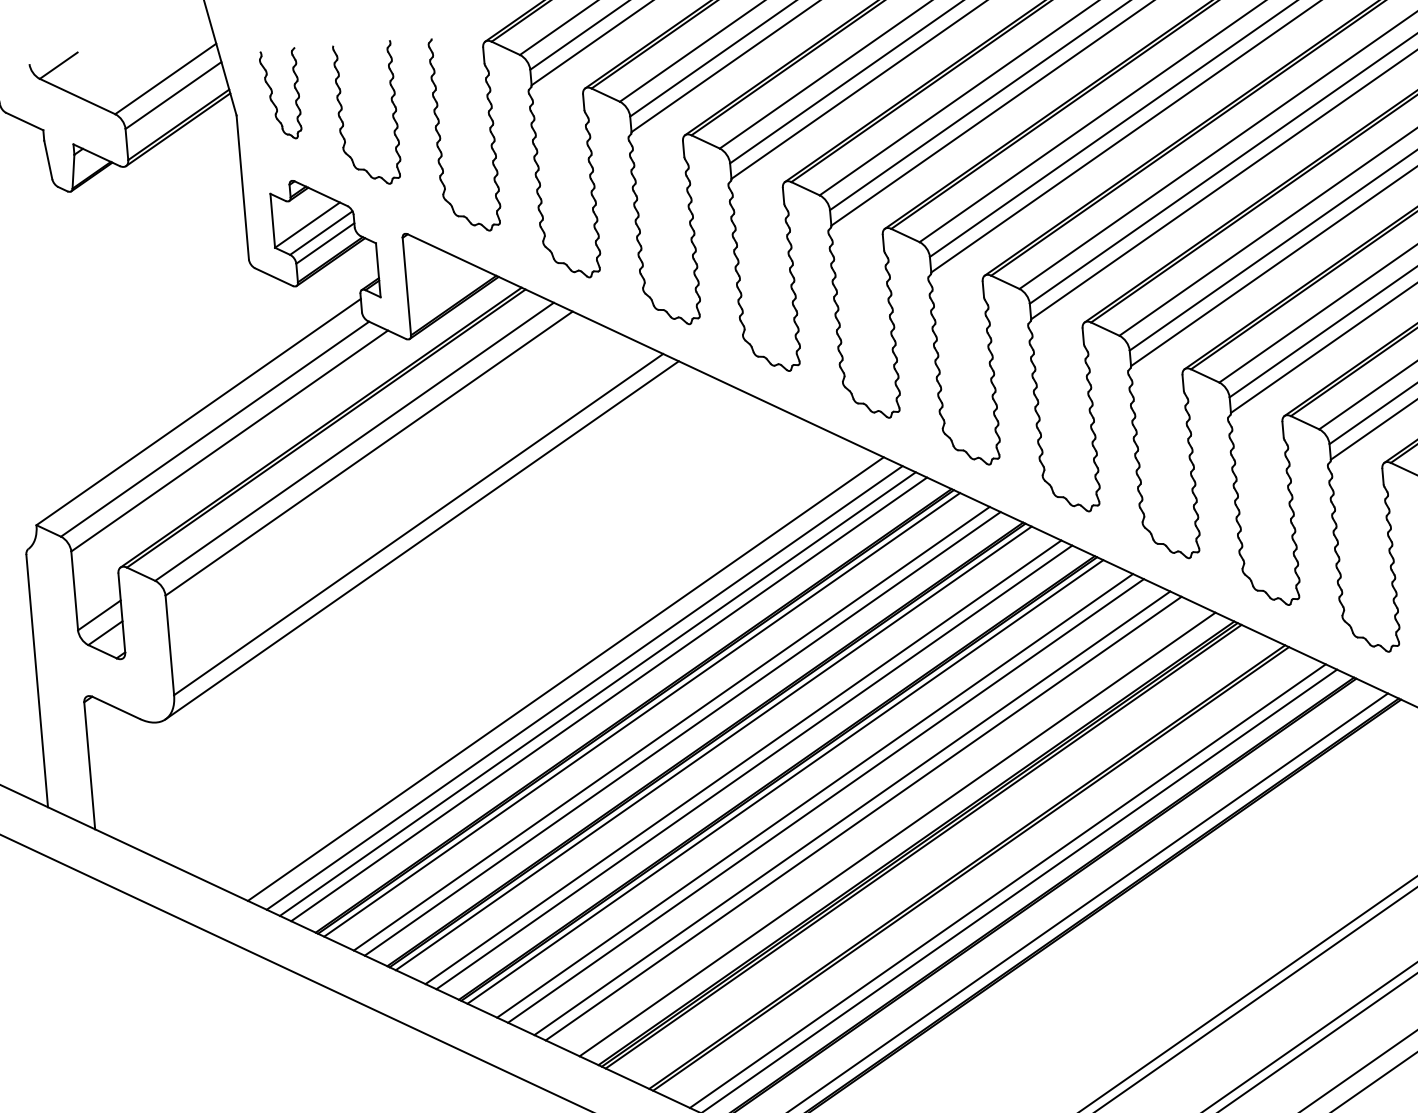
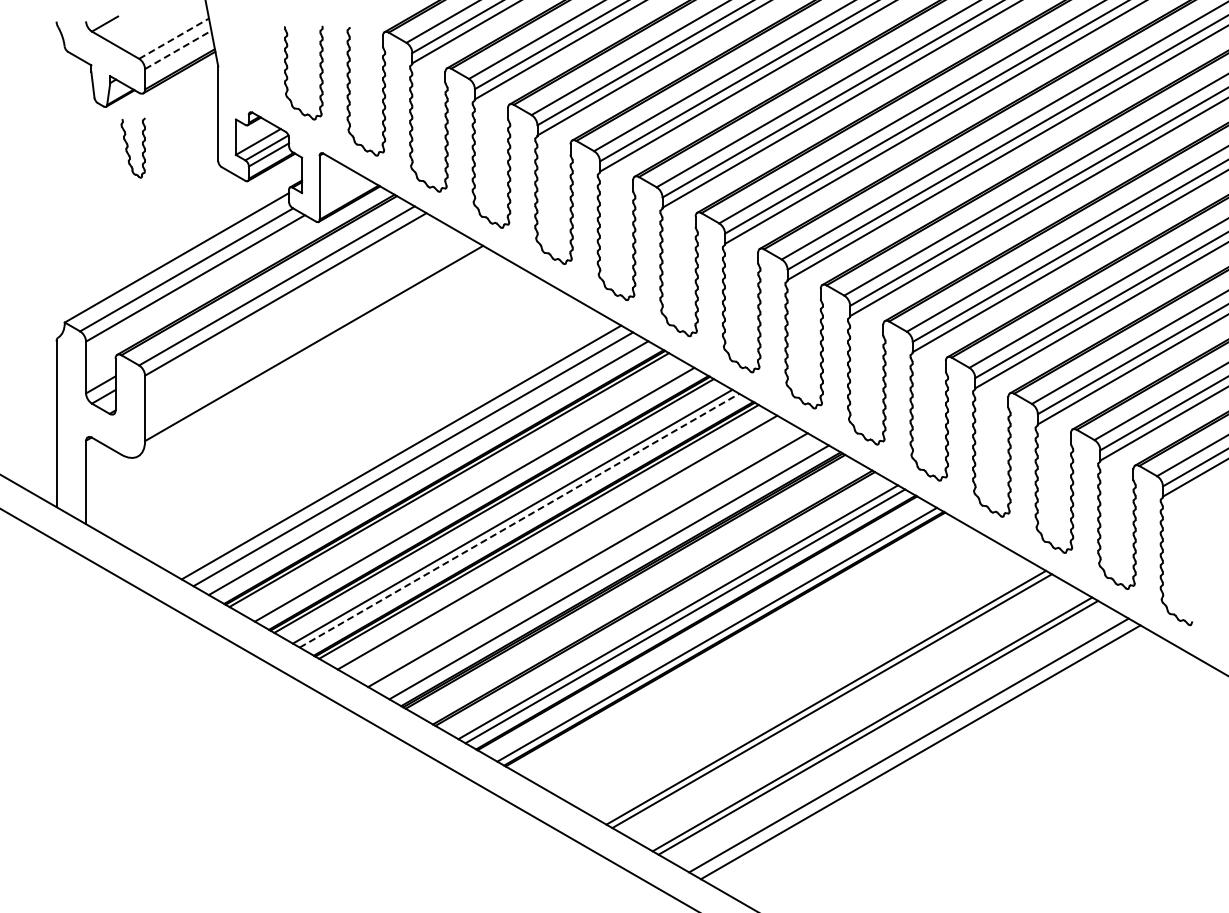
line: (166, 78) -> (174, 38), solid -> dashed
part: (279, 93) -> (132, 147), moved
line: (173, 94) -> (178, 49), solid -> dashed
line: (422, 539) -> (315, 353), removed
line: (597, 693) -> (421, 463), removed
line: (671, 728) -> (467, 490), removed
line: (754, 767) -> (519, 520), solid -> dashed
line: (826, 800) -> (564, 546), removed
line: (851, 812) -> (580, 555), removed

